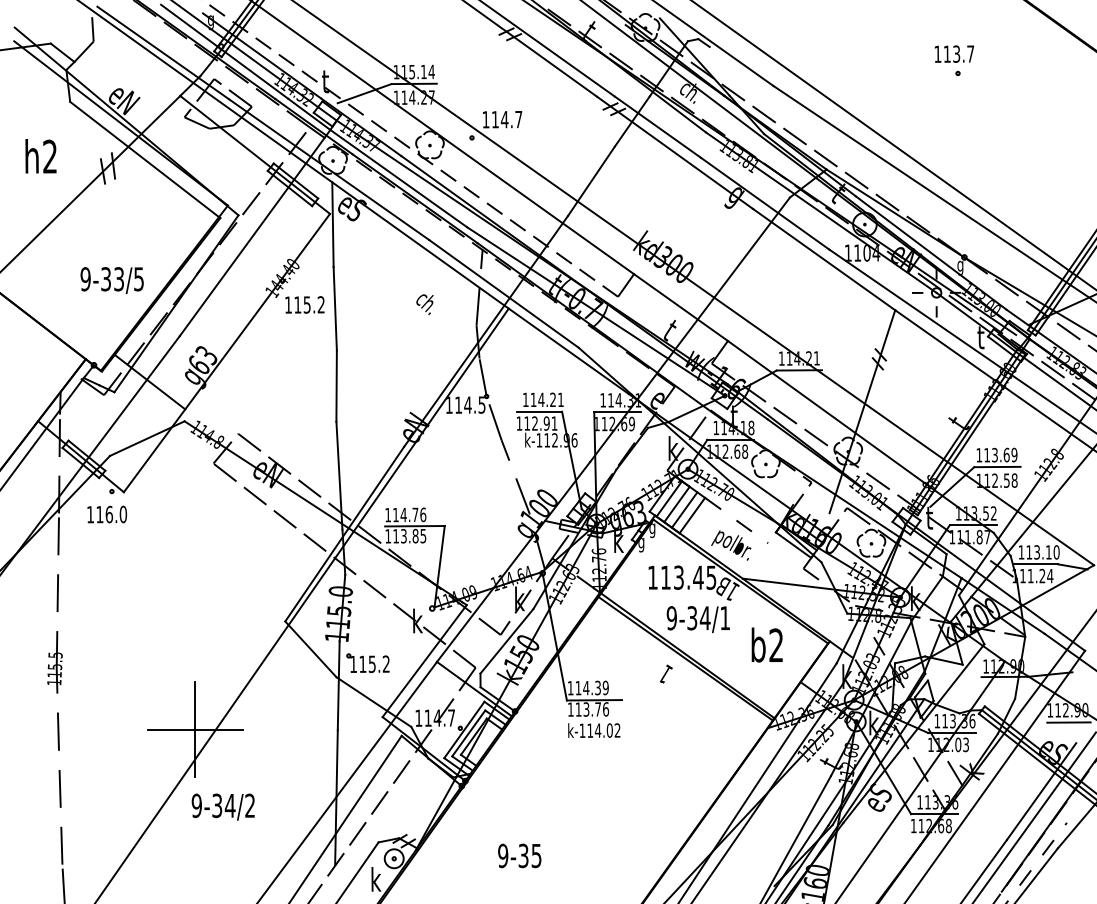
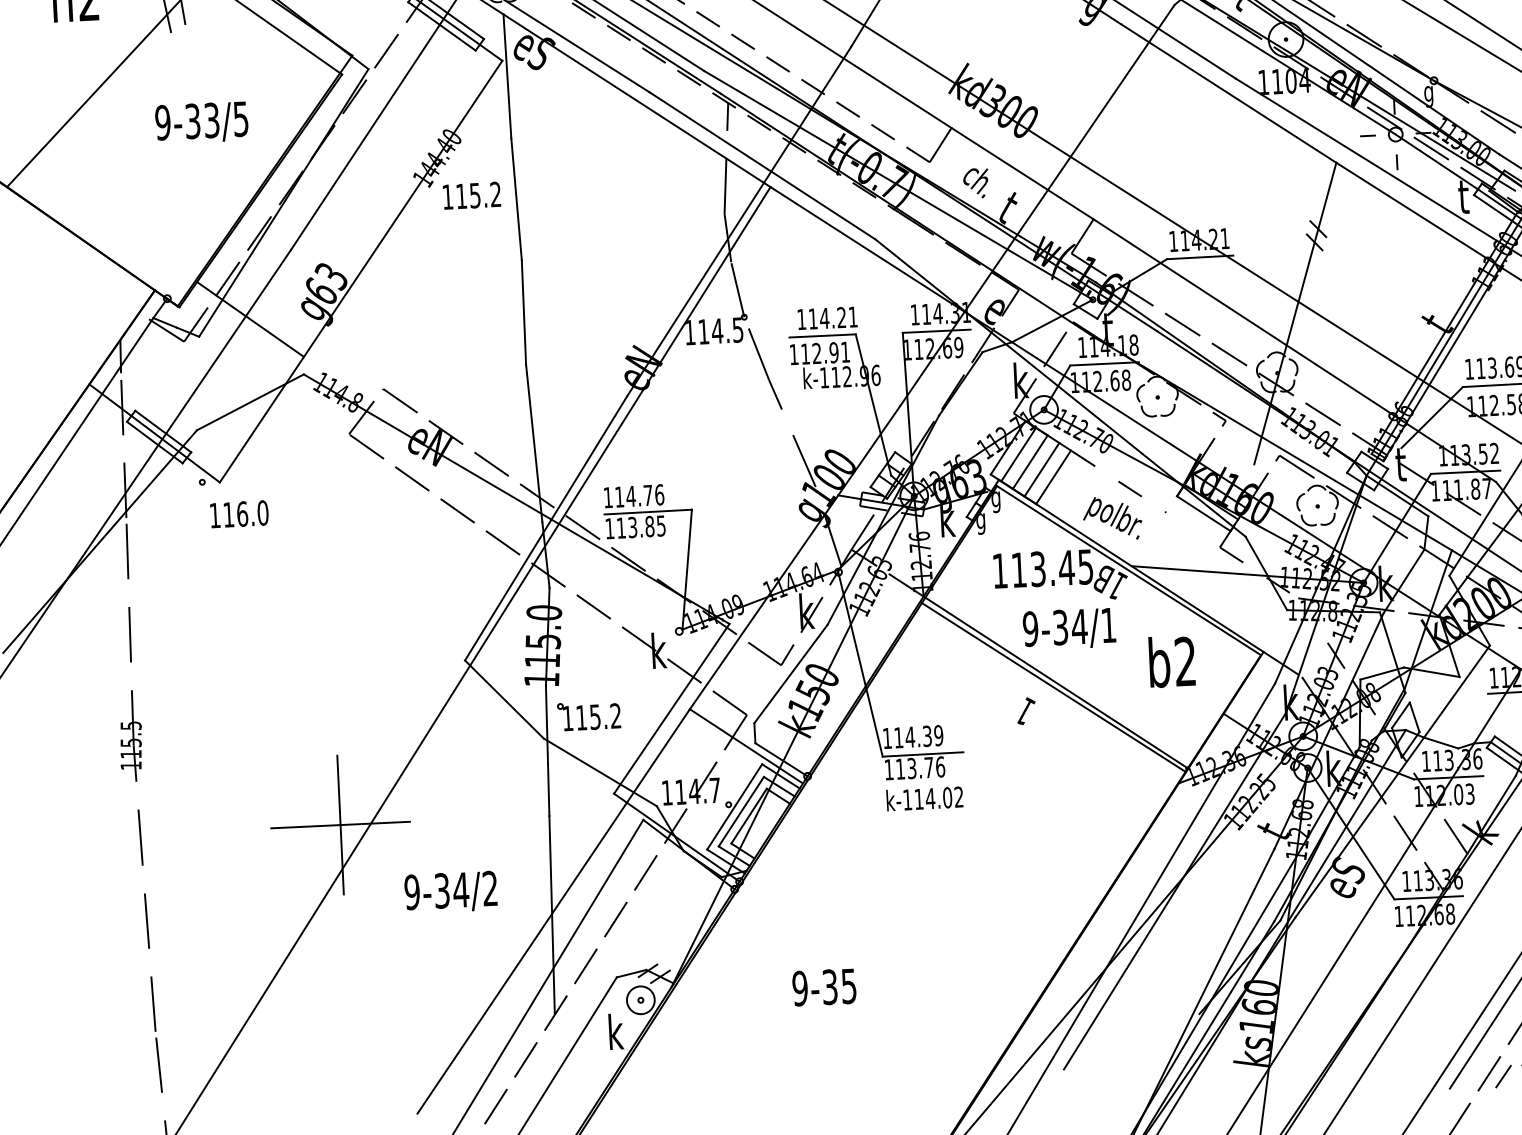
text: (111, 280) -> (200, 122), moved
text: (424, 304) -> (975, 183), moved
text: (106, 514) -> (238, 514), moved
text: (222, 806) -> (449, 891), moved

